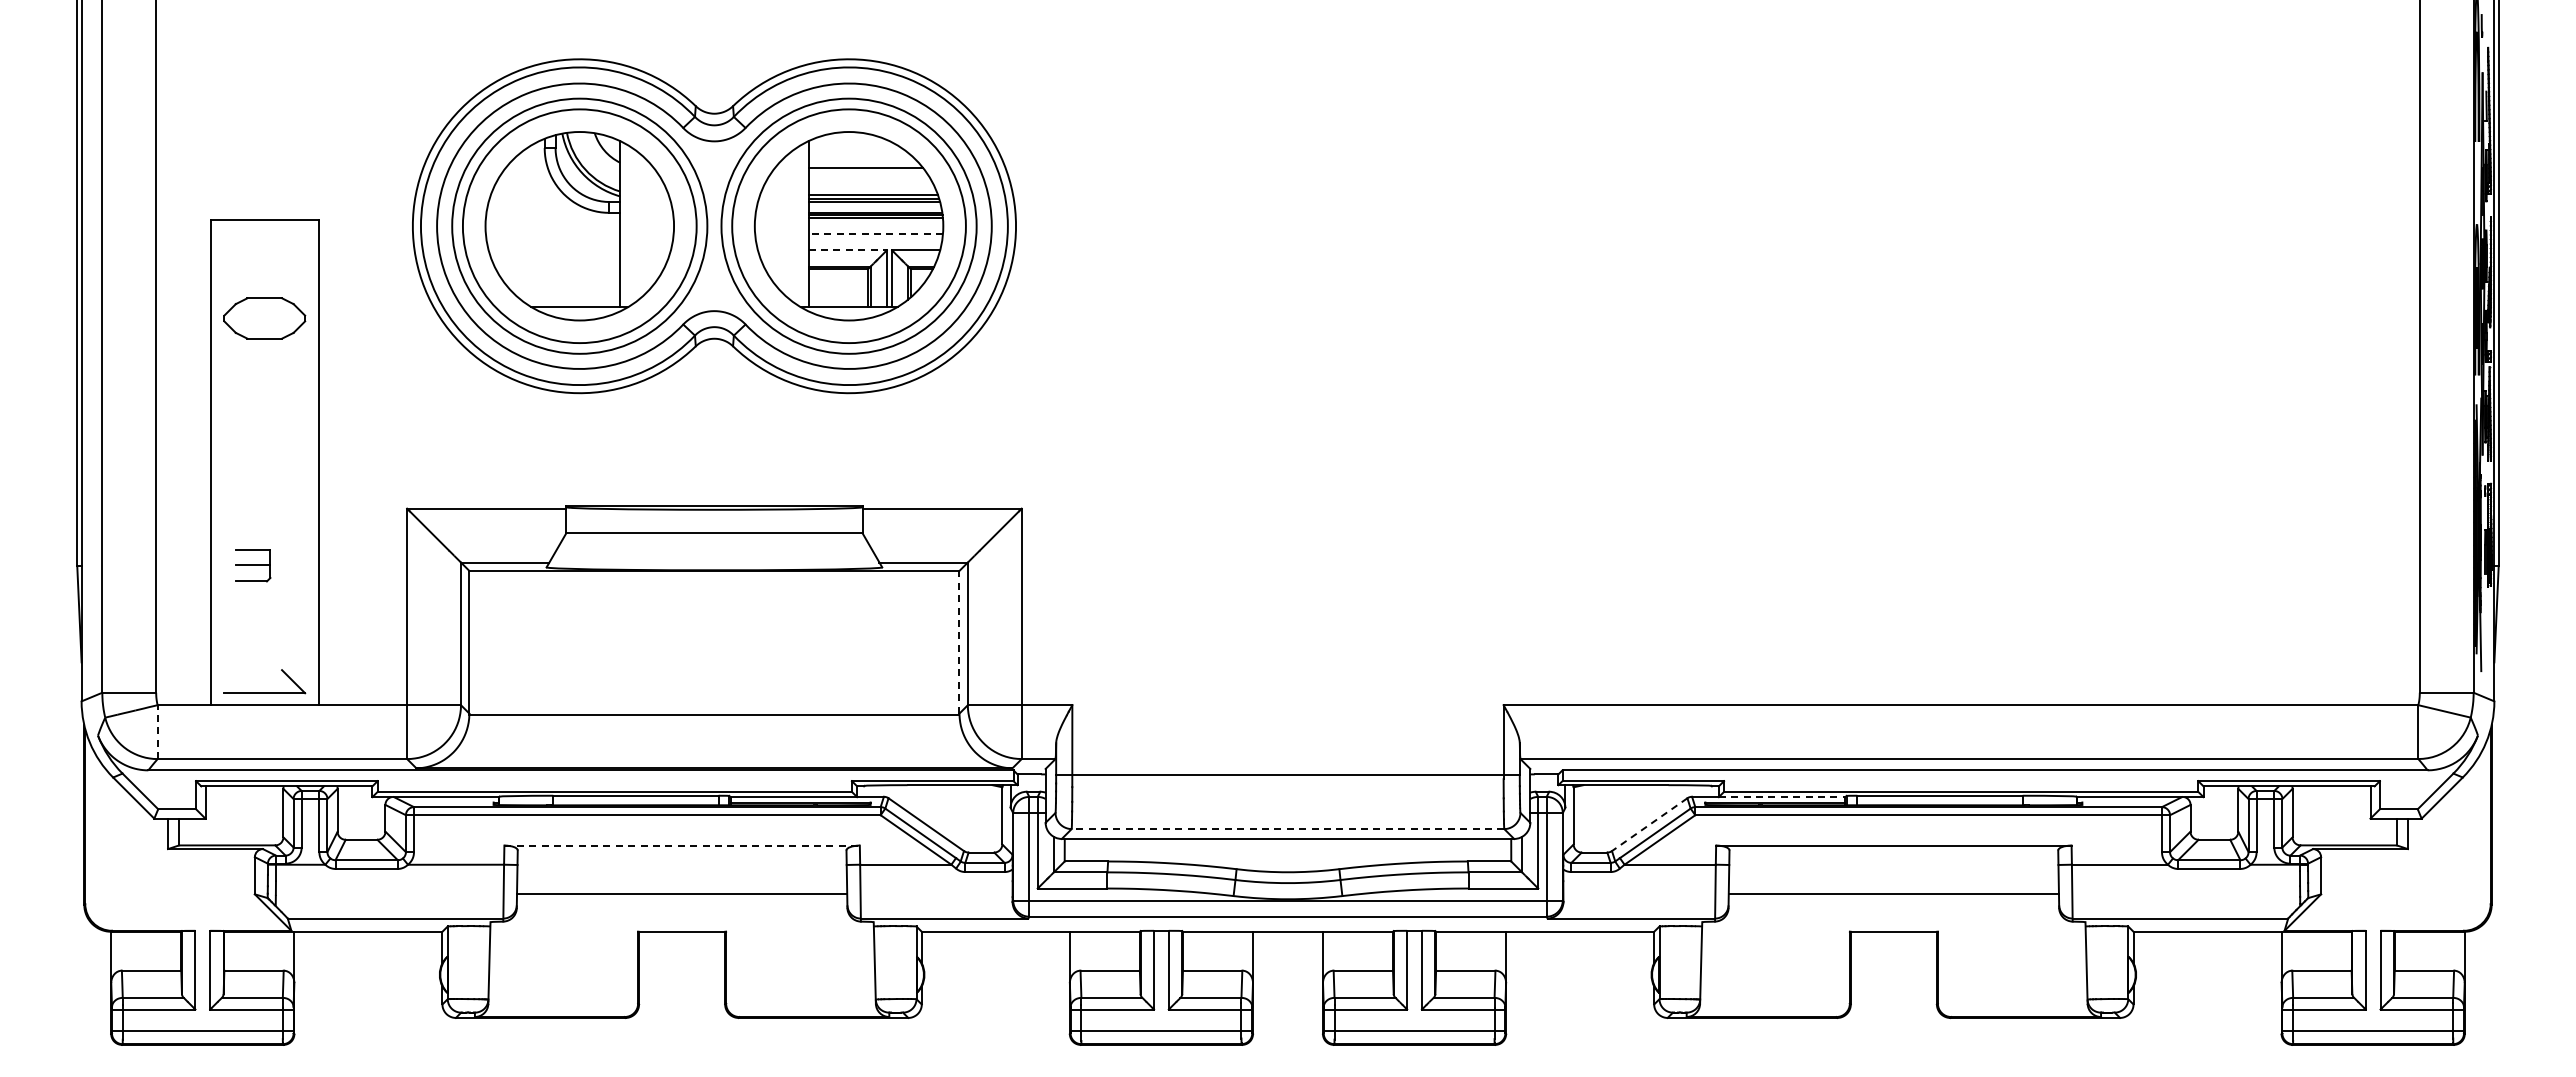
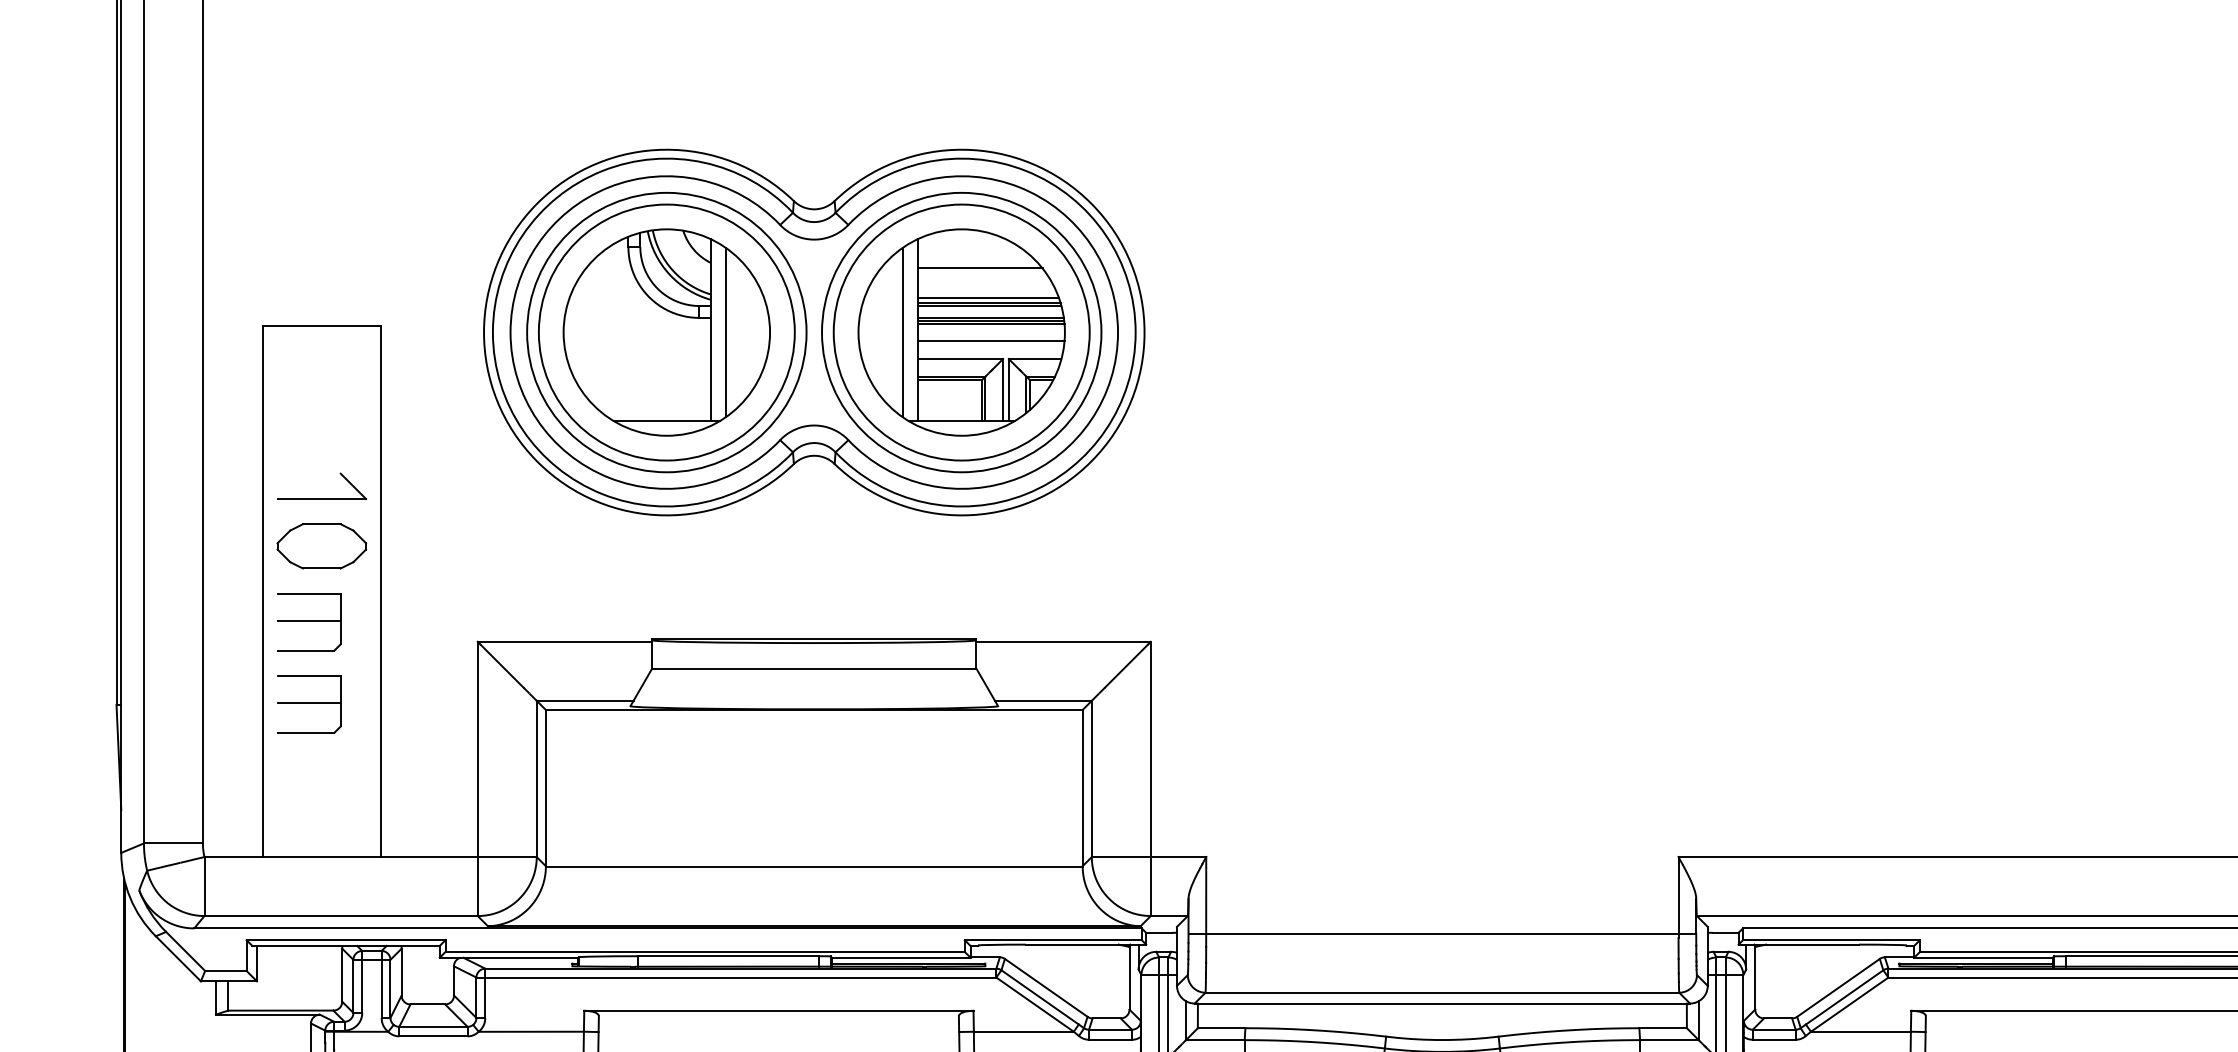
line: (633, 225) -> (725, 331), added
line: (795, 225) -> (903, 331), added
line: (875, 234) -> (990, 341), dashed -> solid
line: (848, 250) -> (961, 359), dashed -> solid
part: (264, 318) -> (321, 546), moved
part: (252, 490) -> (308, 621), added
part: (252, 565) -> (308, 704), size x1.67
line: (959, 641) -> (1082, 787), dashed -> solid
part: (264, 692) -> (321, 498), moved
line: (157, 732) -> (204, 886), dashed -> solid
line: (1782, 797) -> (1983, 958), dashed -> solid
line: (1649, 824) -> (1838, 987), dashed -> solid
line: (1287, 829) -> (1441, 993), dashed -> solid
line: (682, 845) -> (779, 1010), dashed -> solid

